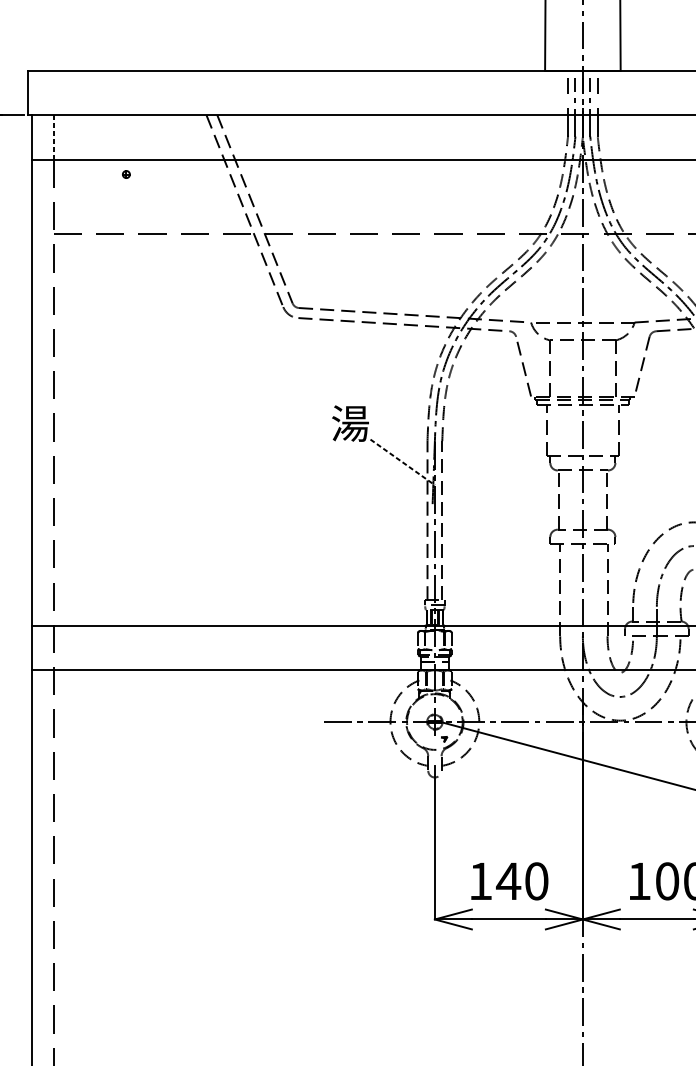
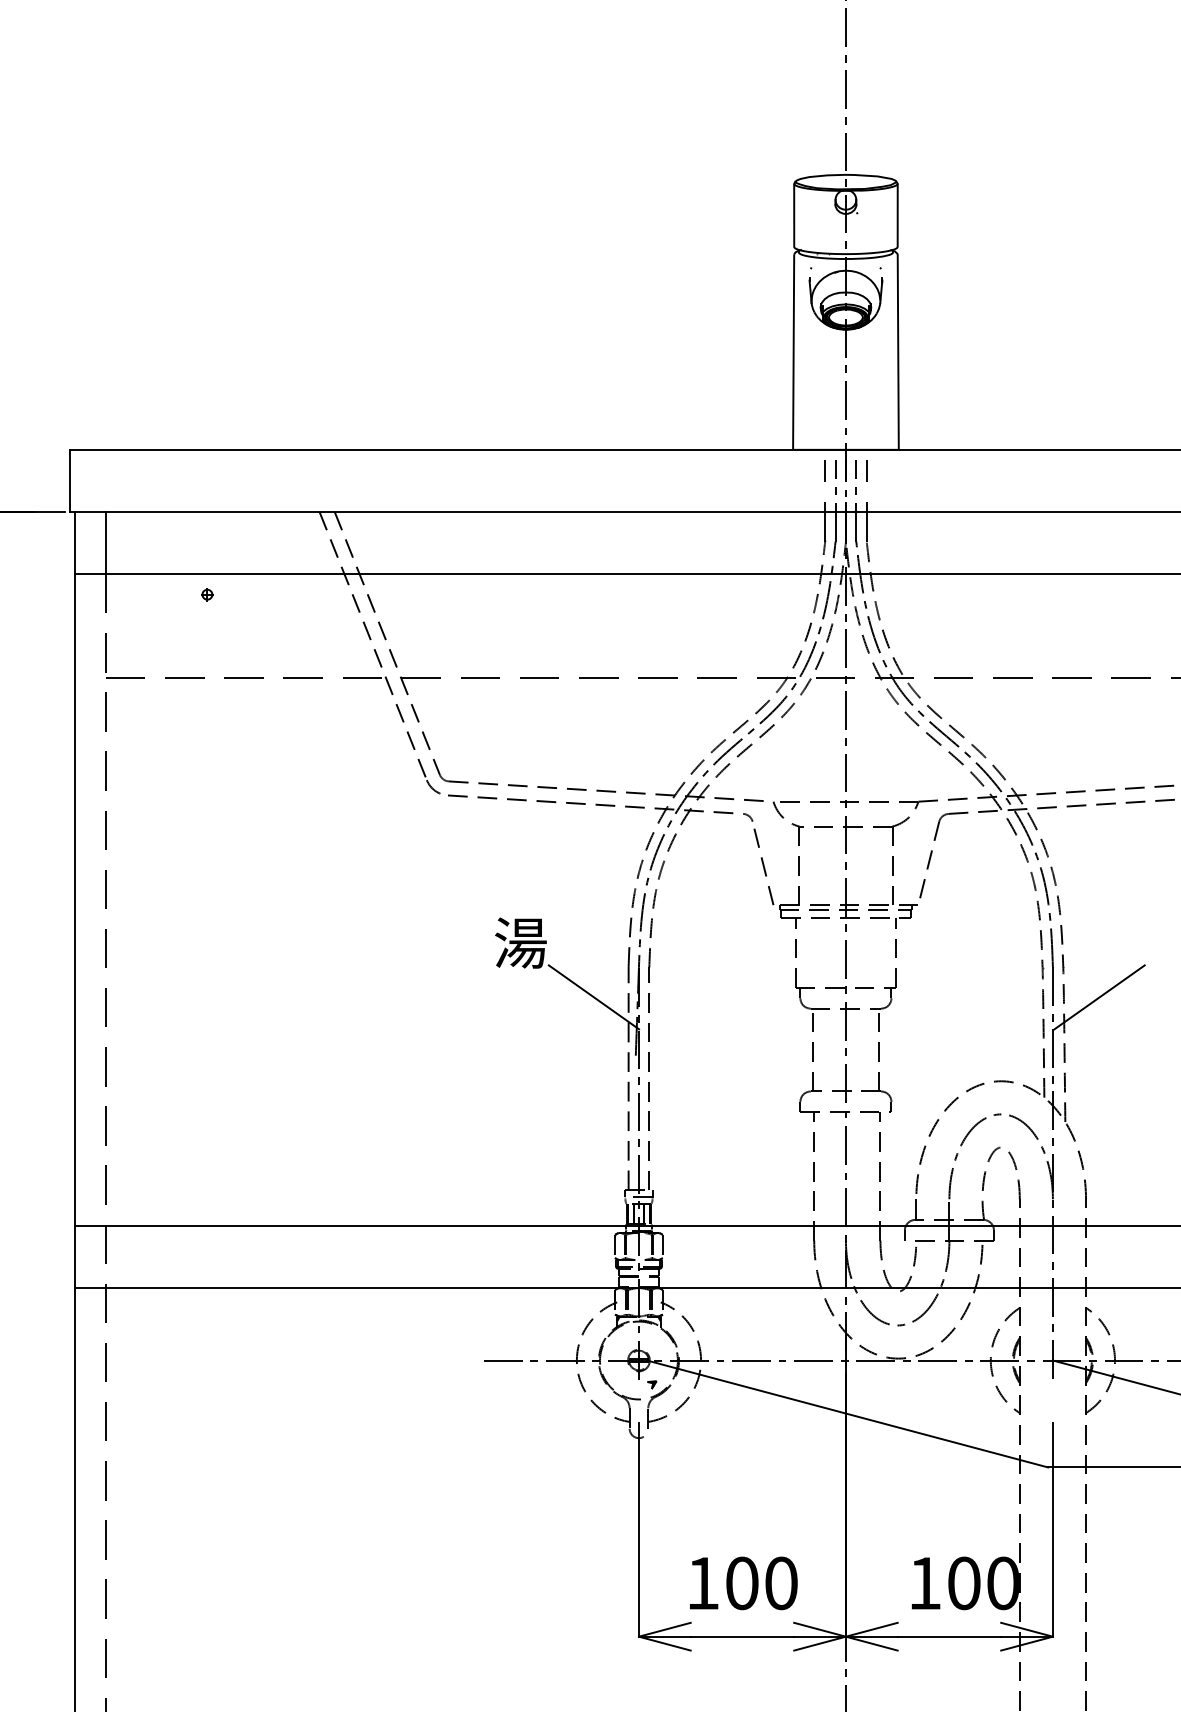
line: (54, 137) -> (106, 542), dashed -> solid
line: (403, 462) -> (594, 997), dashed -> solid
text: (508, 881) -> (741, 1583), 140 -> 100

